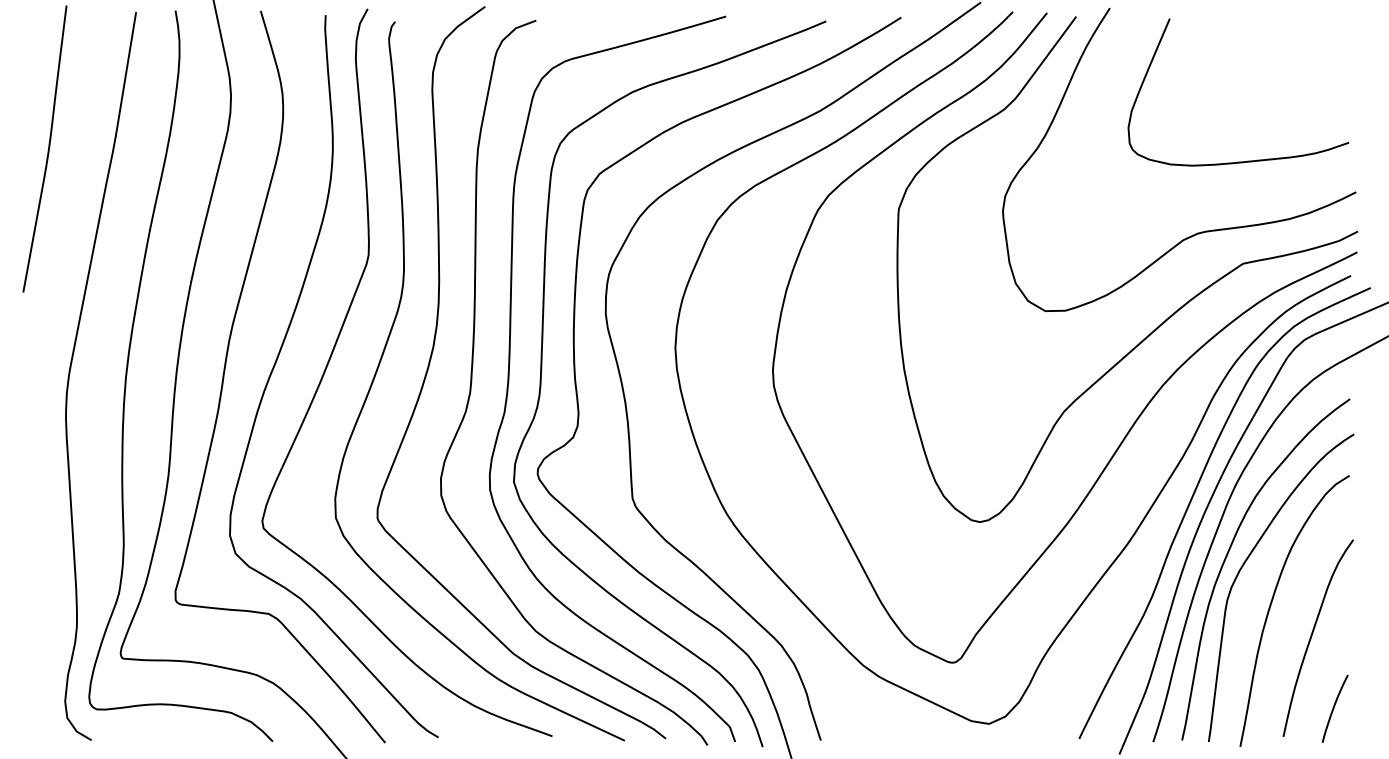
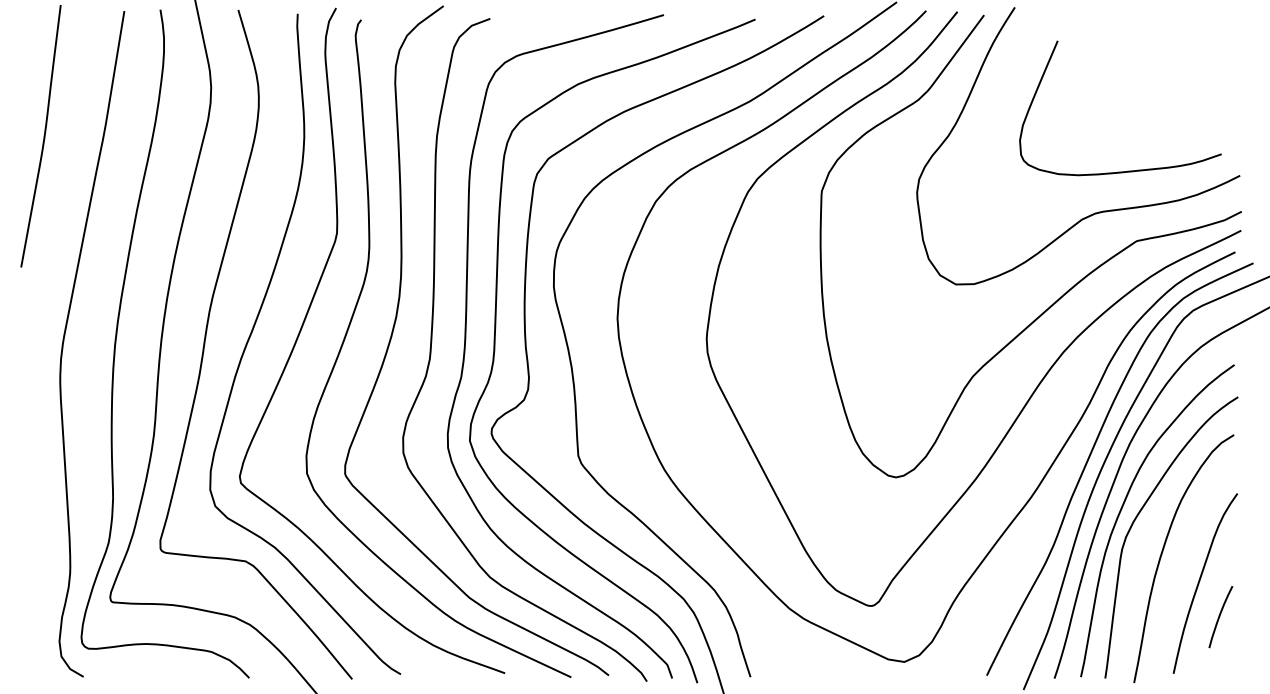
curve: (1247, 160) -> (1128, 170), moved
curve: (1334, 708) -> (1220, 616), moved

